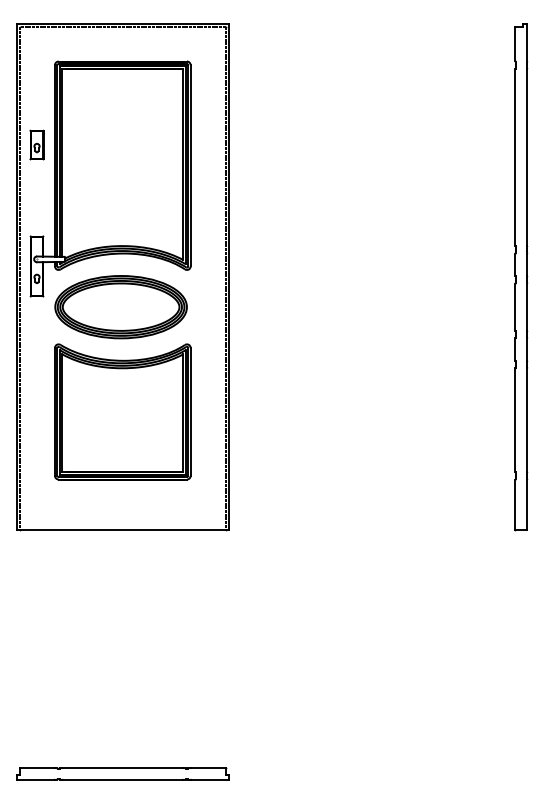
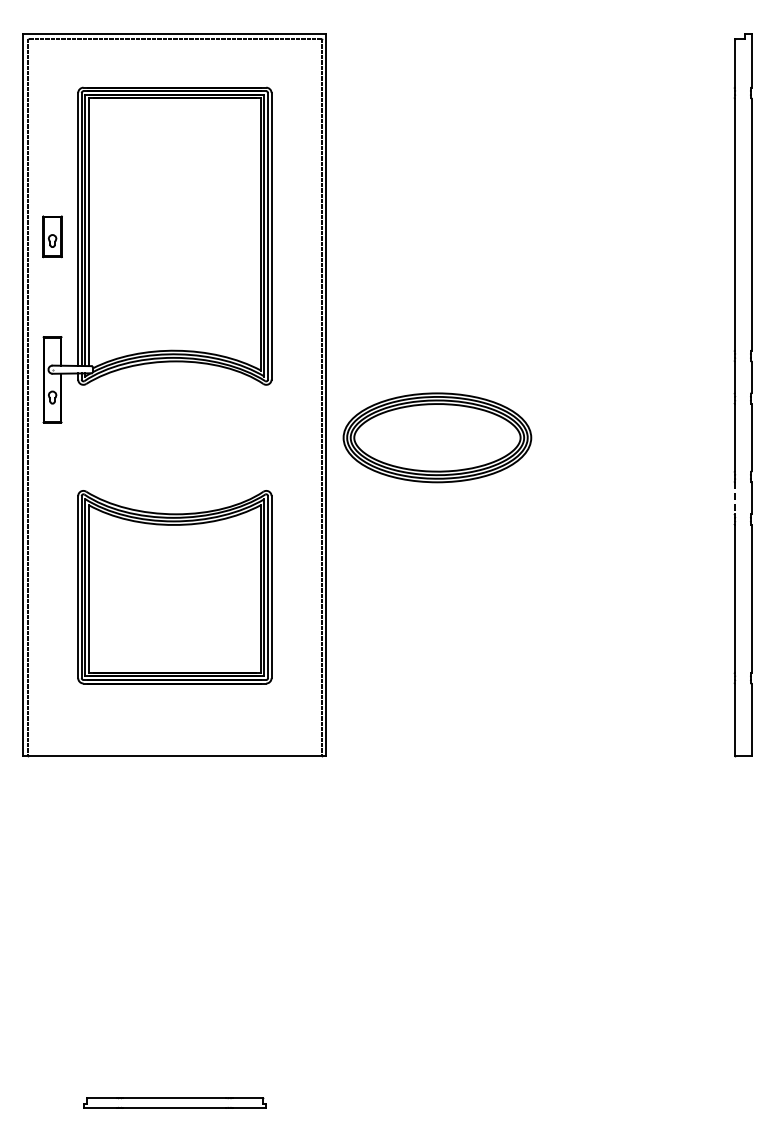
part: (36, 144) -> (52, 236), moved
part: (121, 306) -> (437, 437), moved
line: (515, 349) -> (734, 498), solid -> dashed
part: (122, 773) -> (174, 1102), size x0.6

